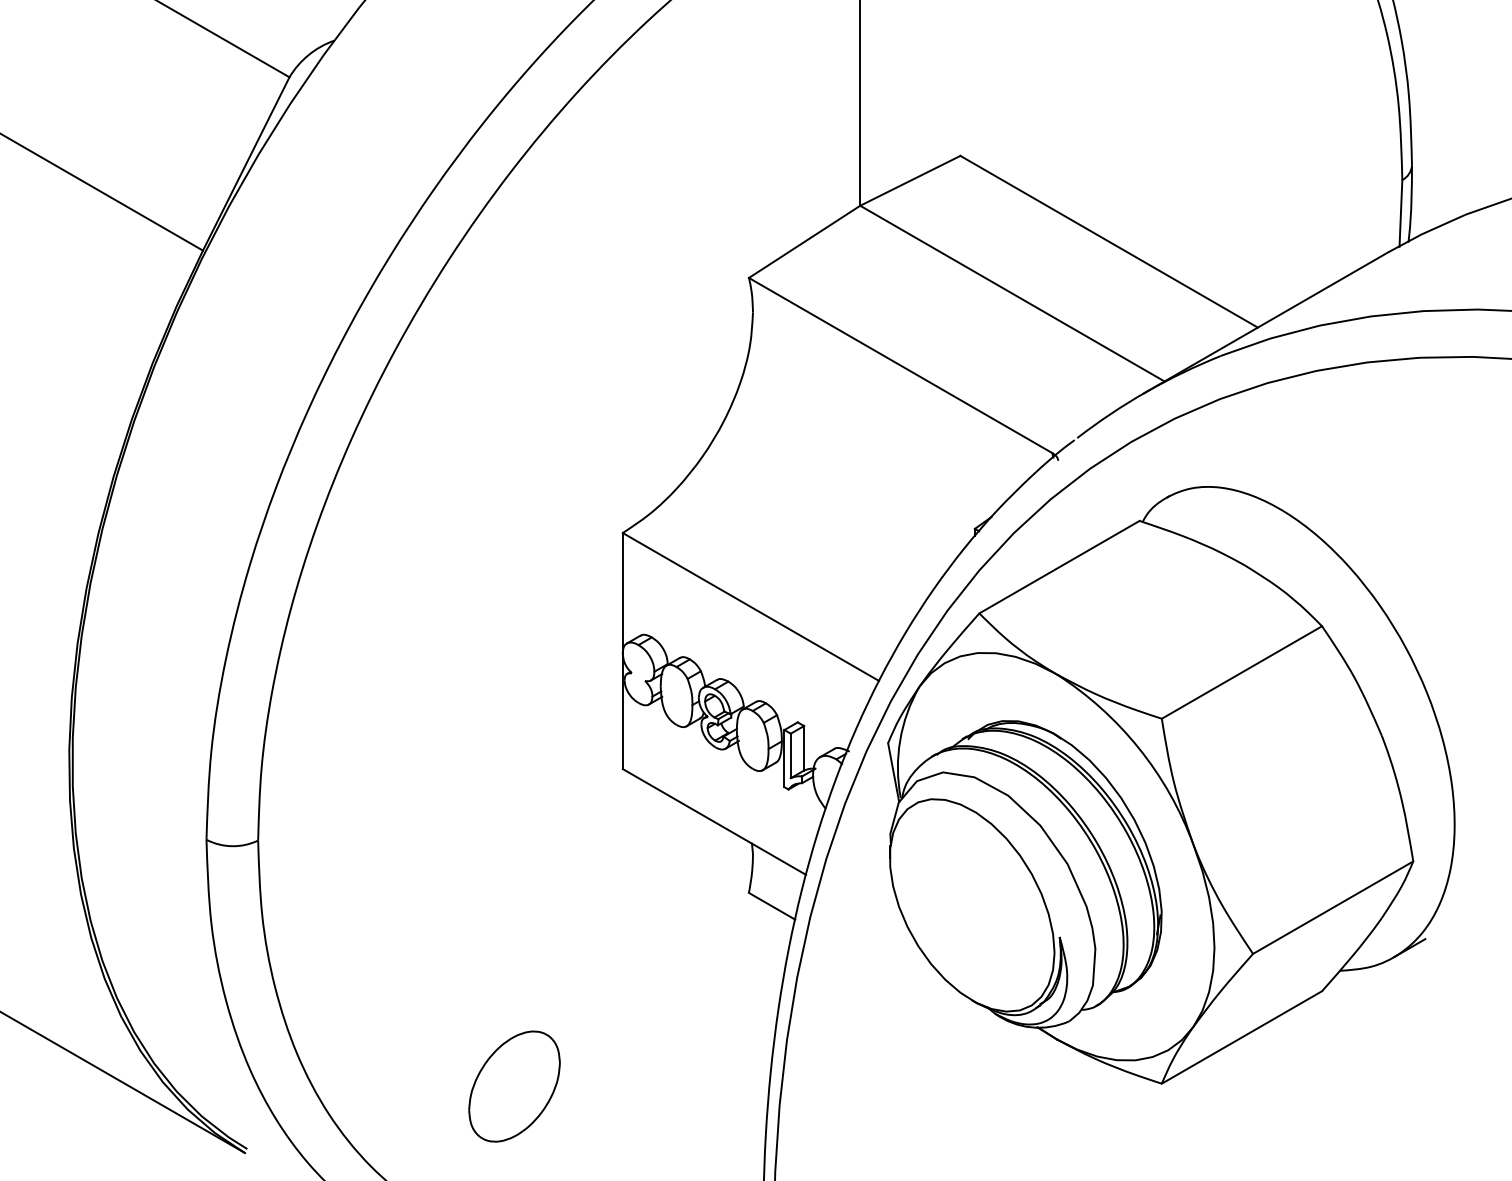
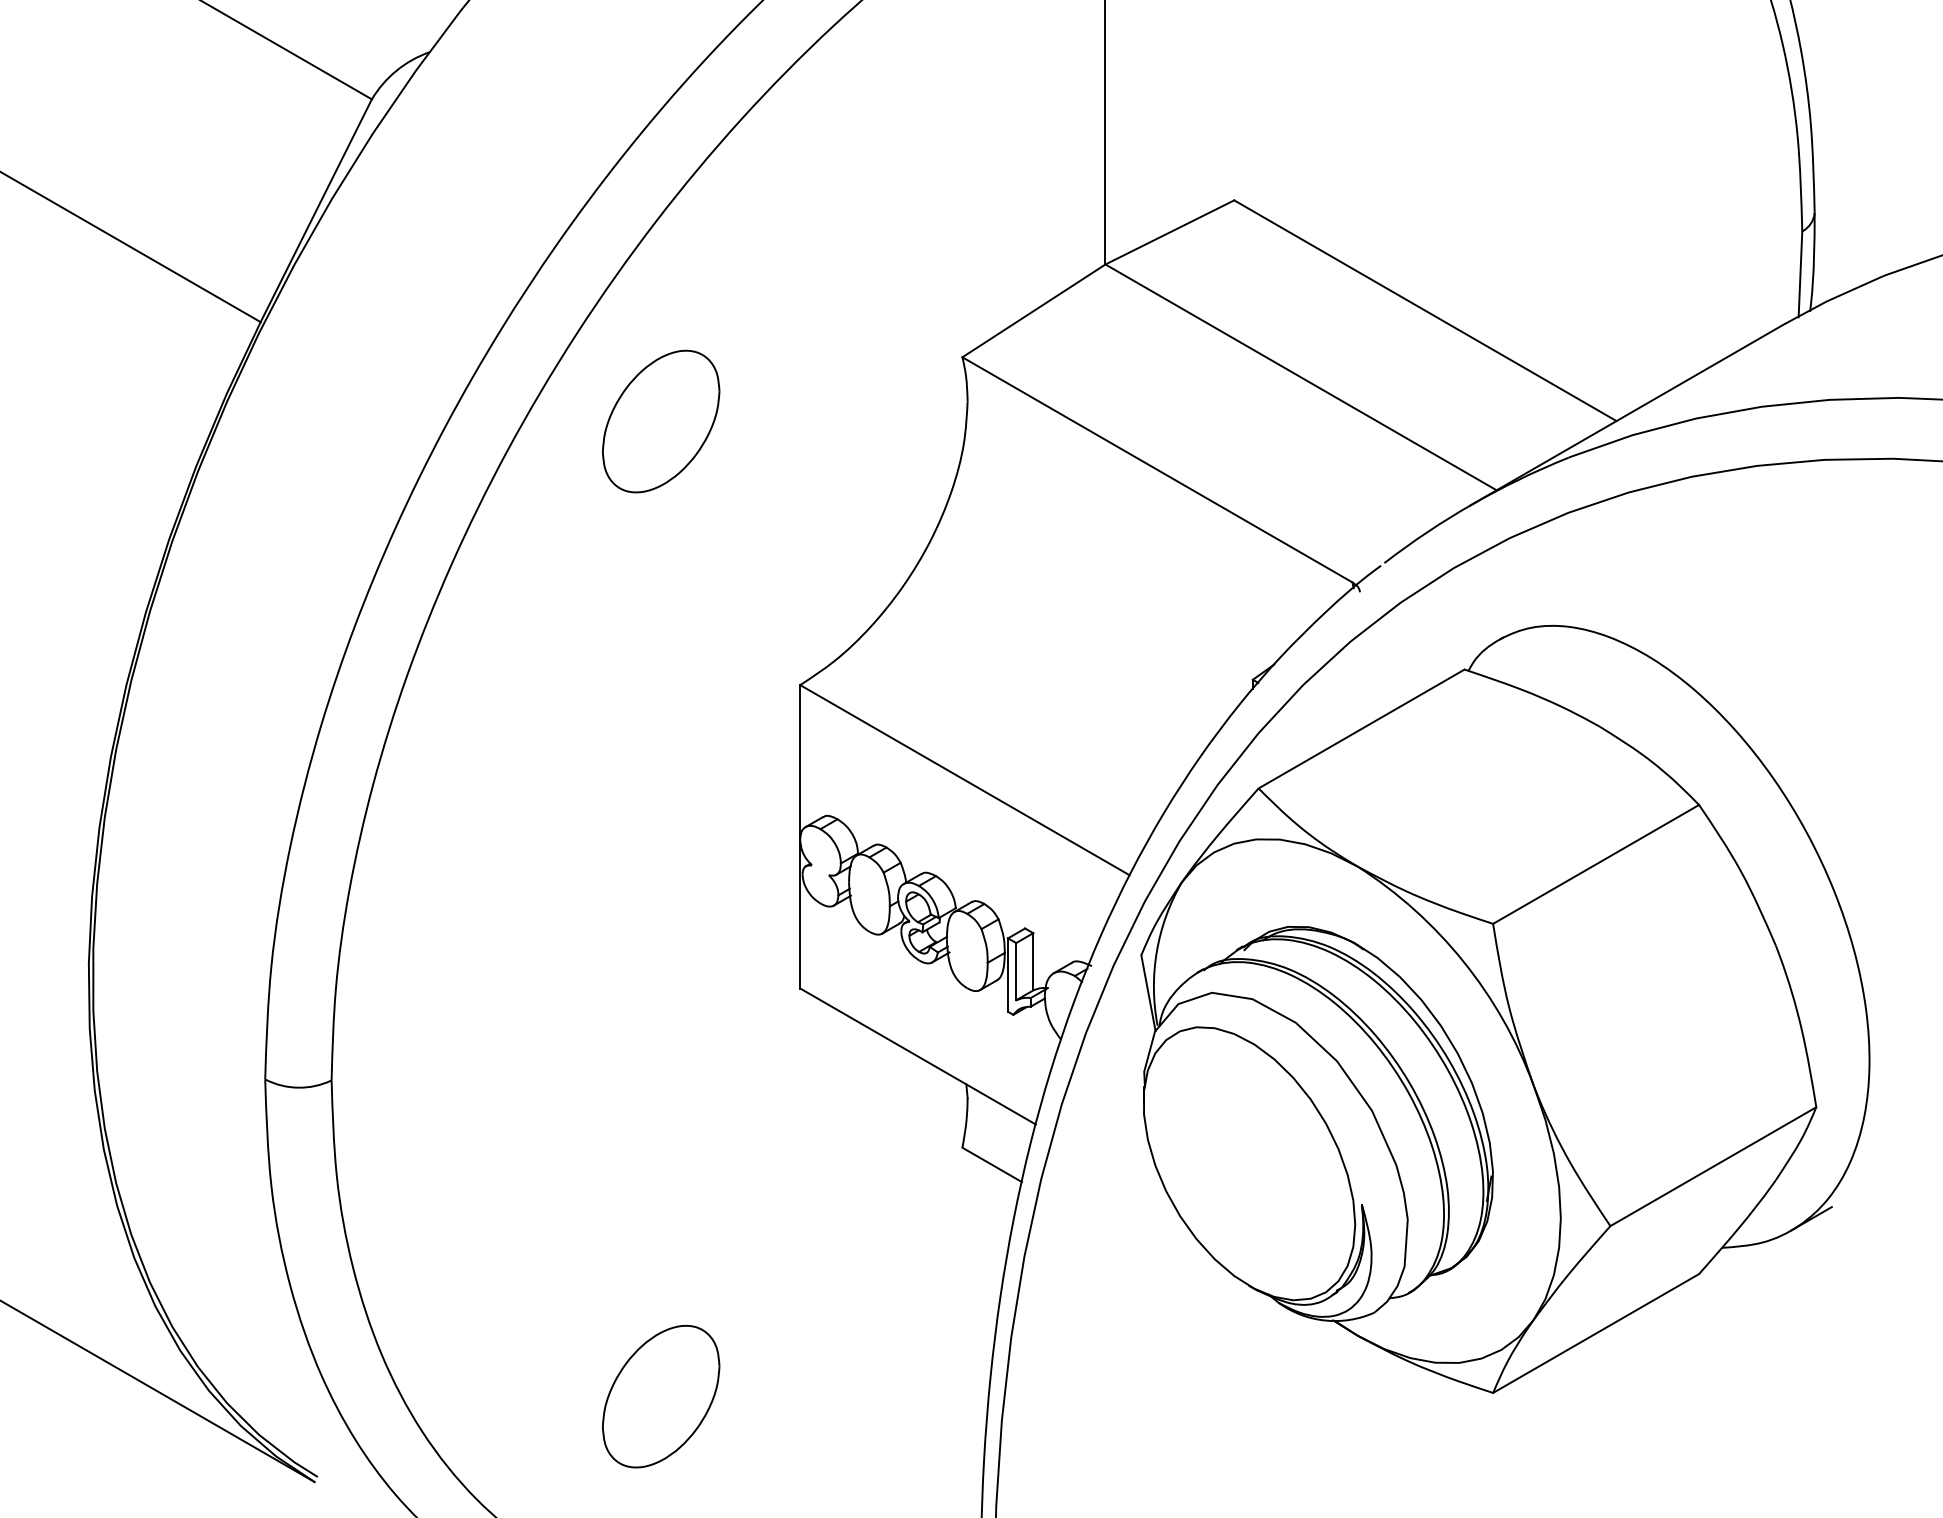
part: (514, 327) -> (661, 421), added

